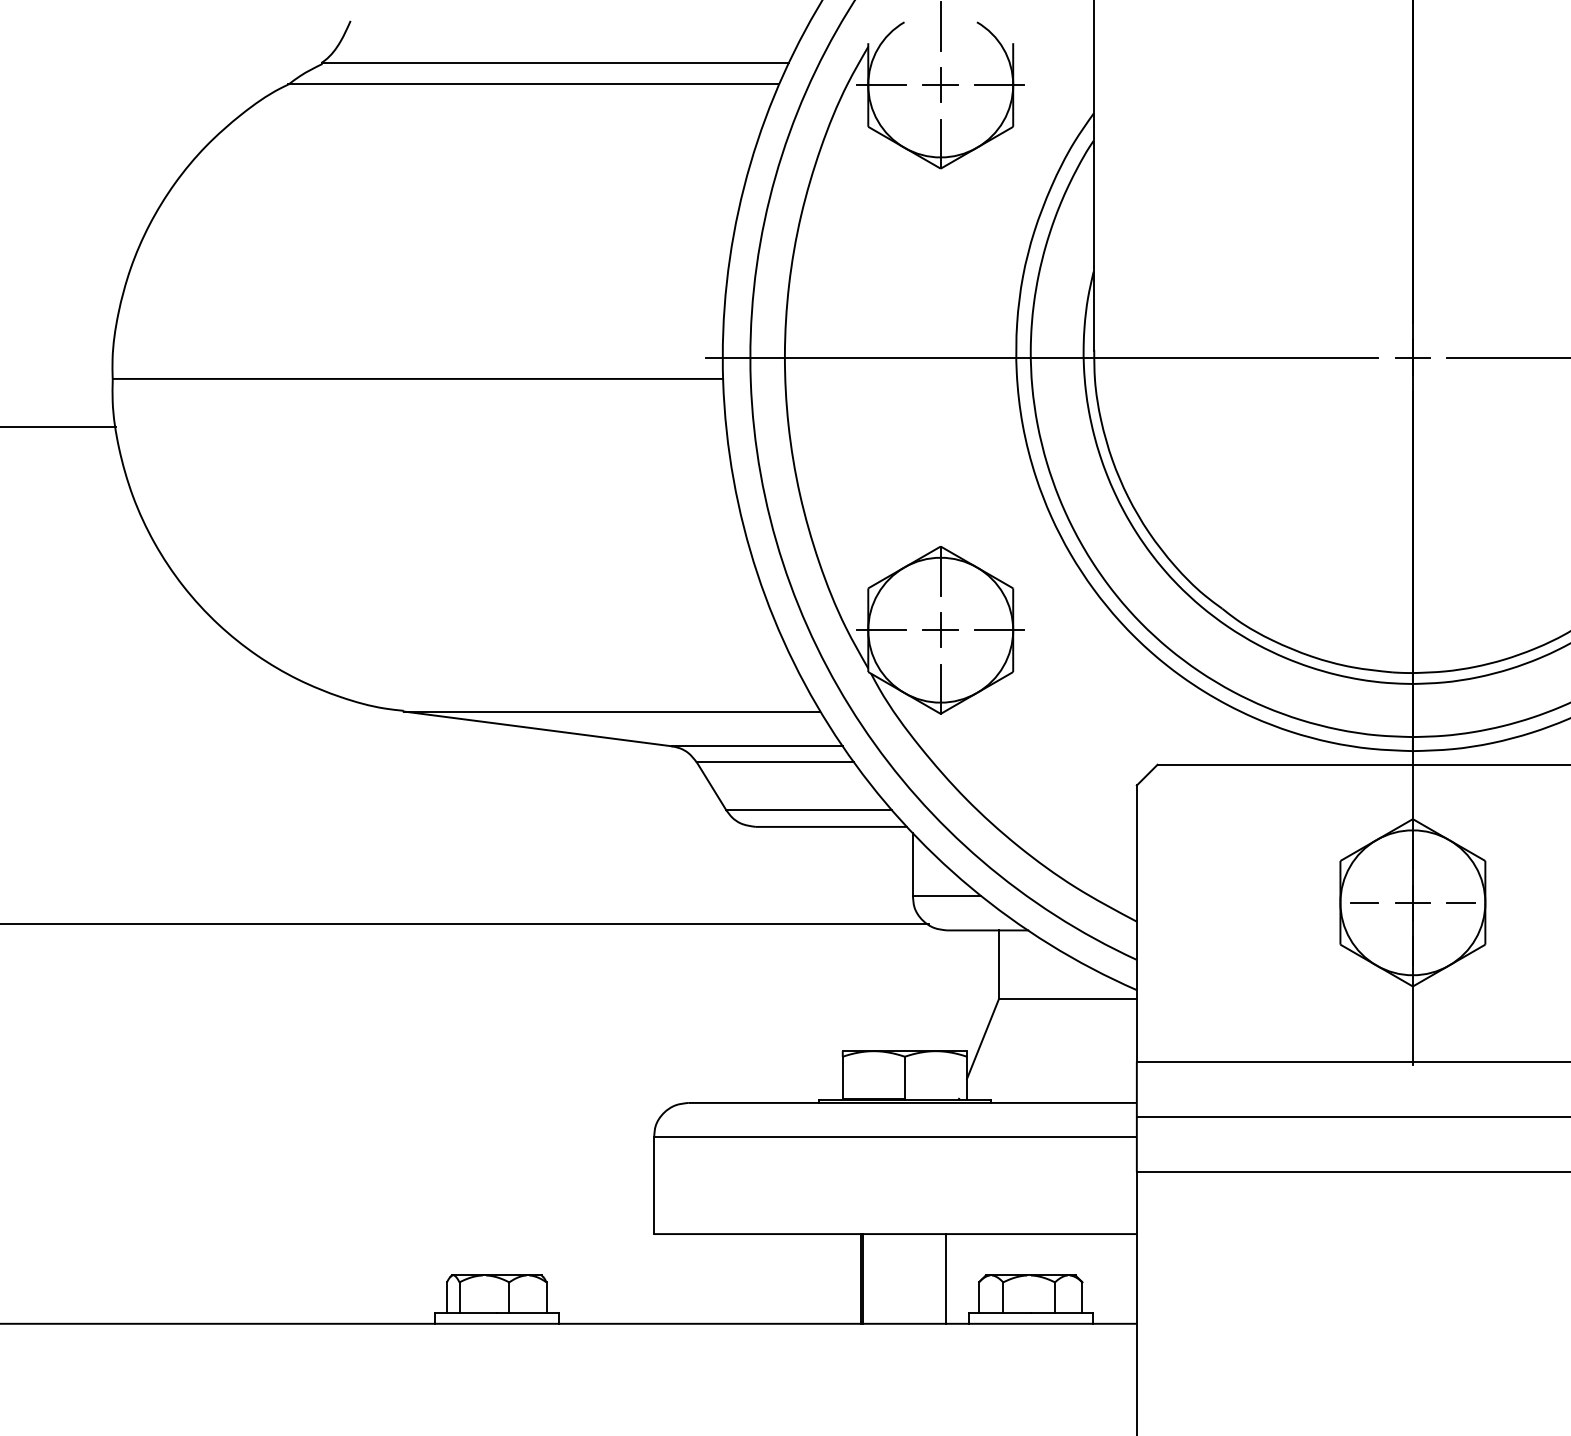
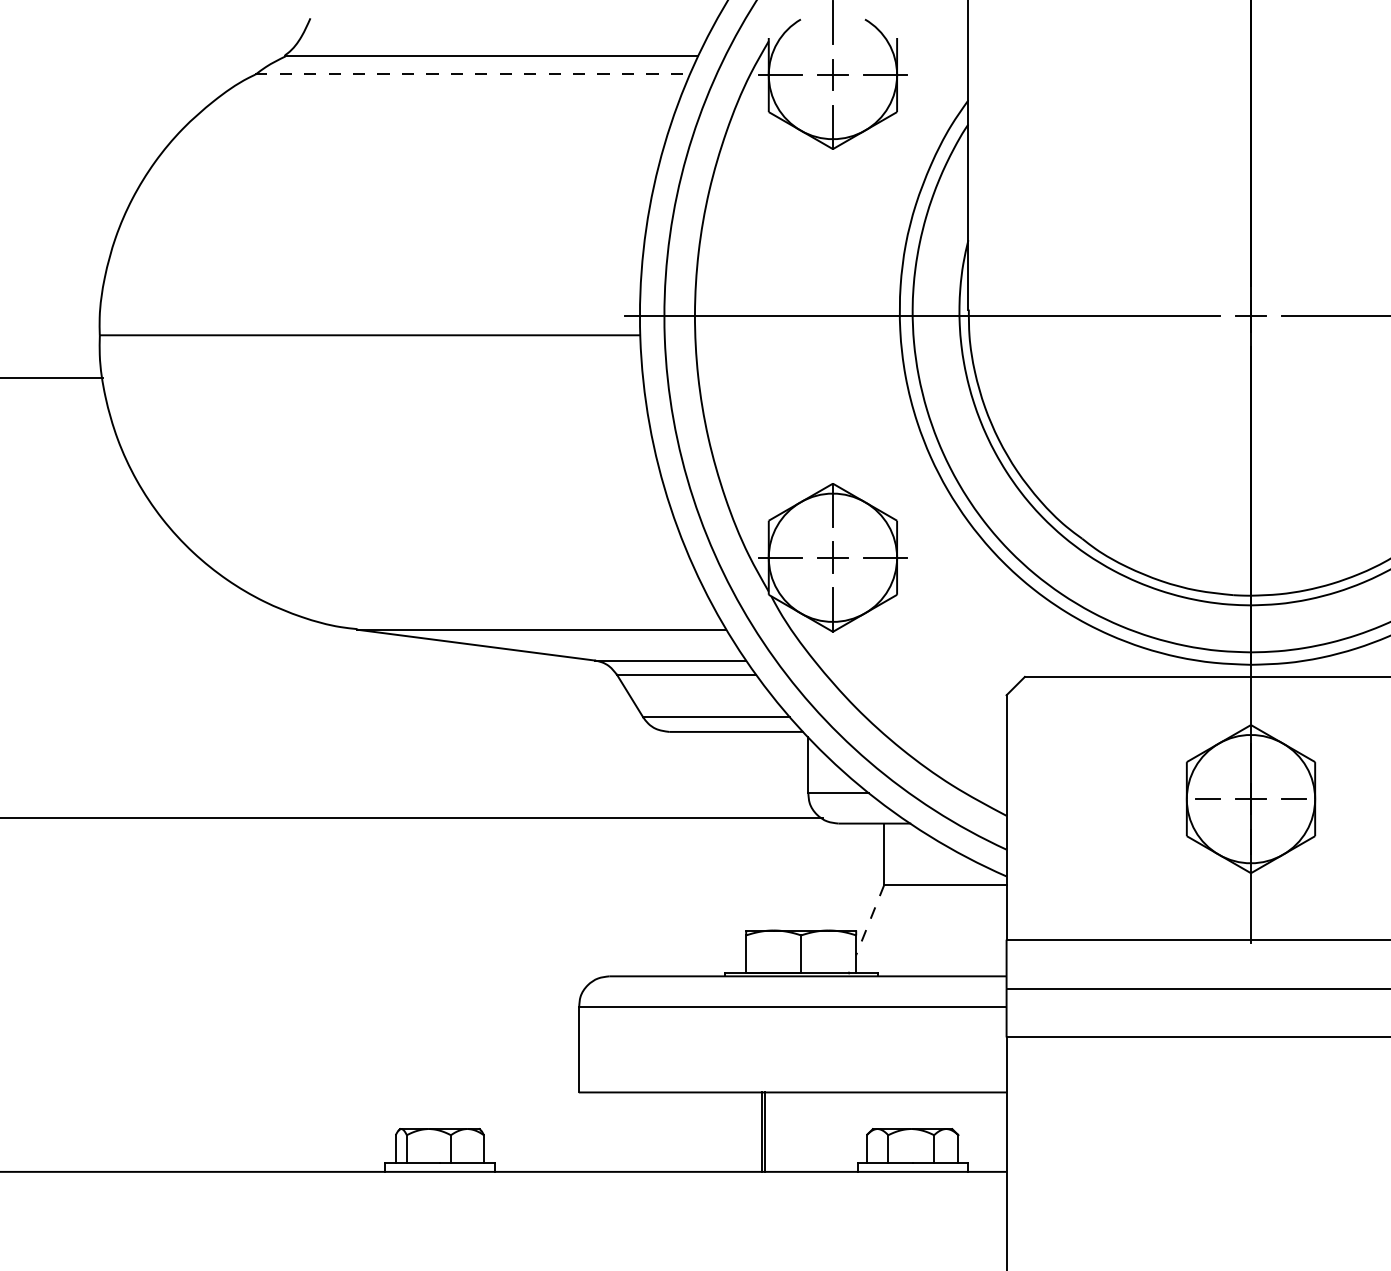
line: (534, 84) -> (473, 74), solid -> dashed
line: (982, 1039) -> (869, 920), solid -> dashed
line: (946, 1278) -> (838, 1131), removed

